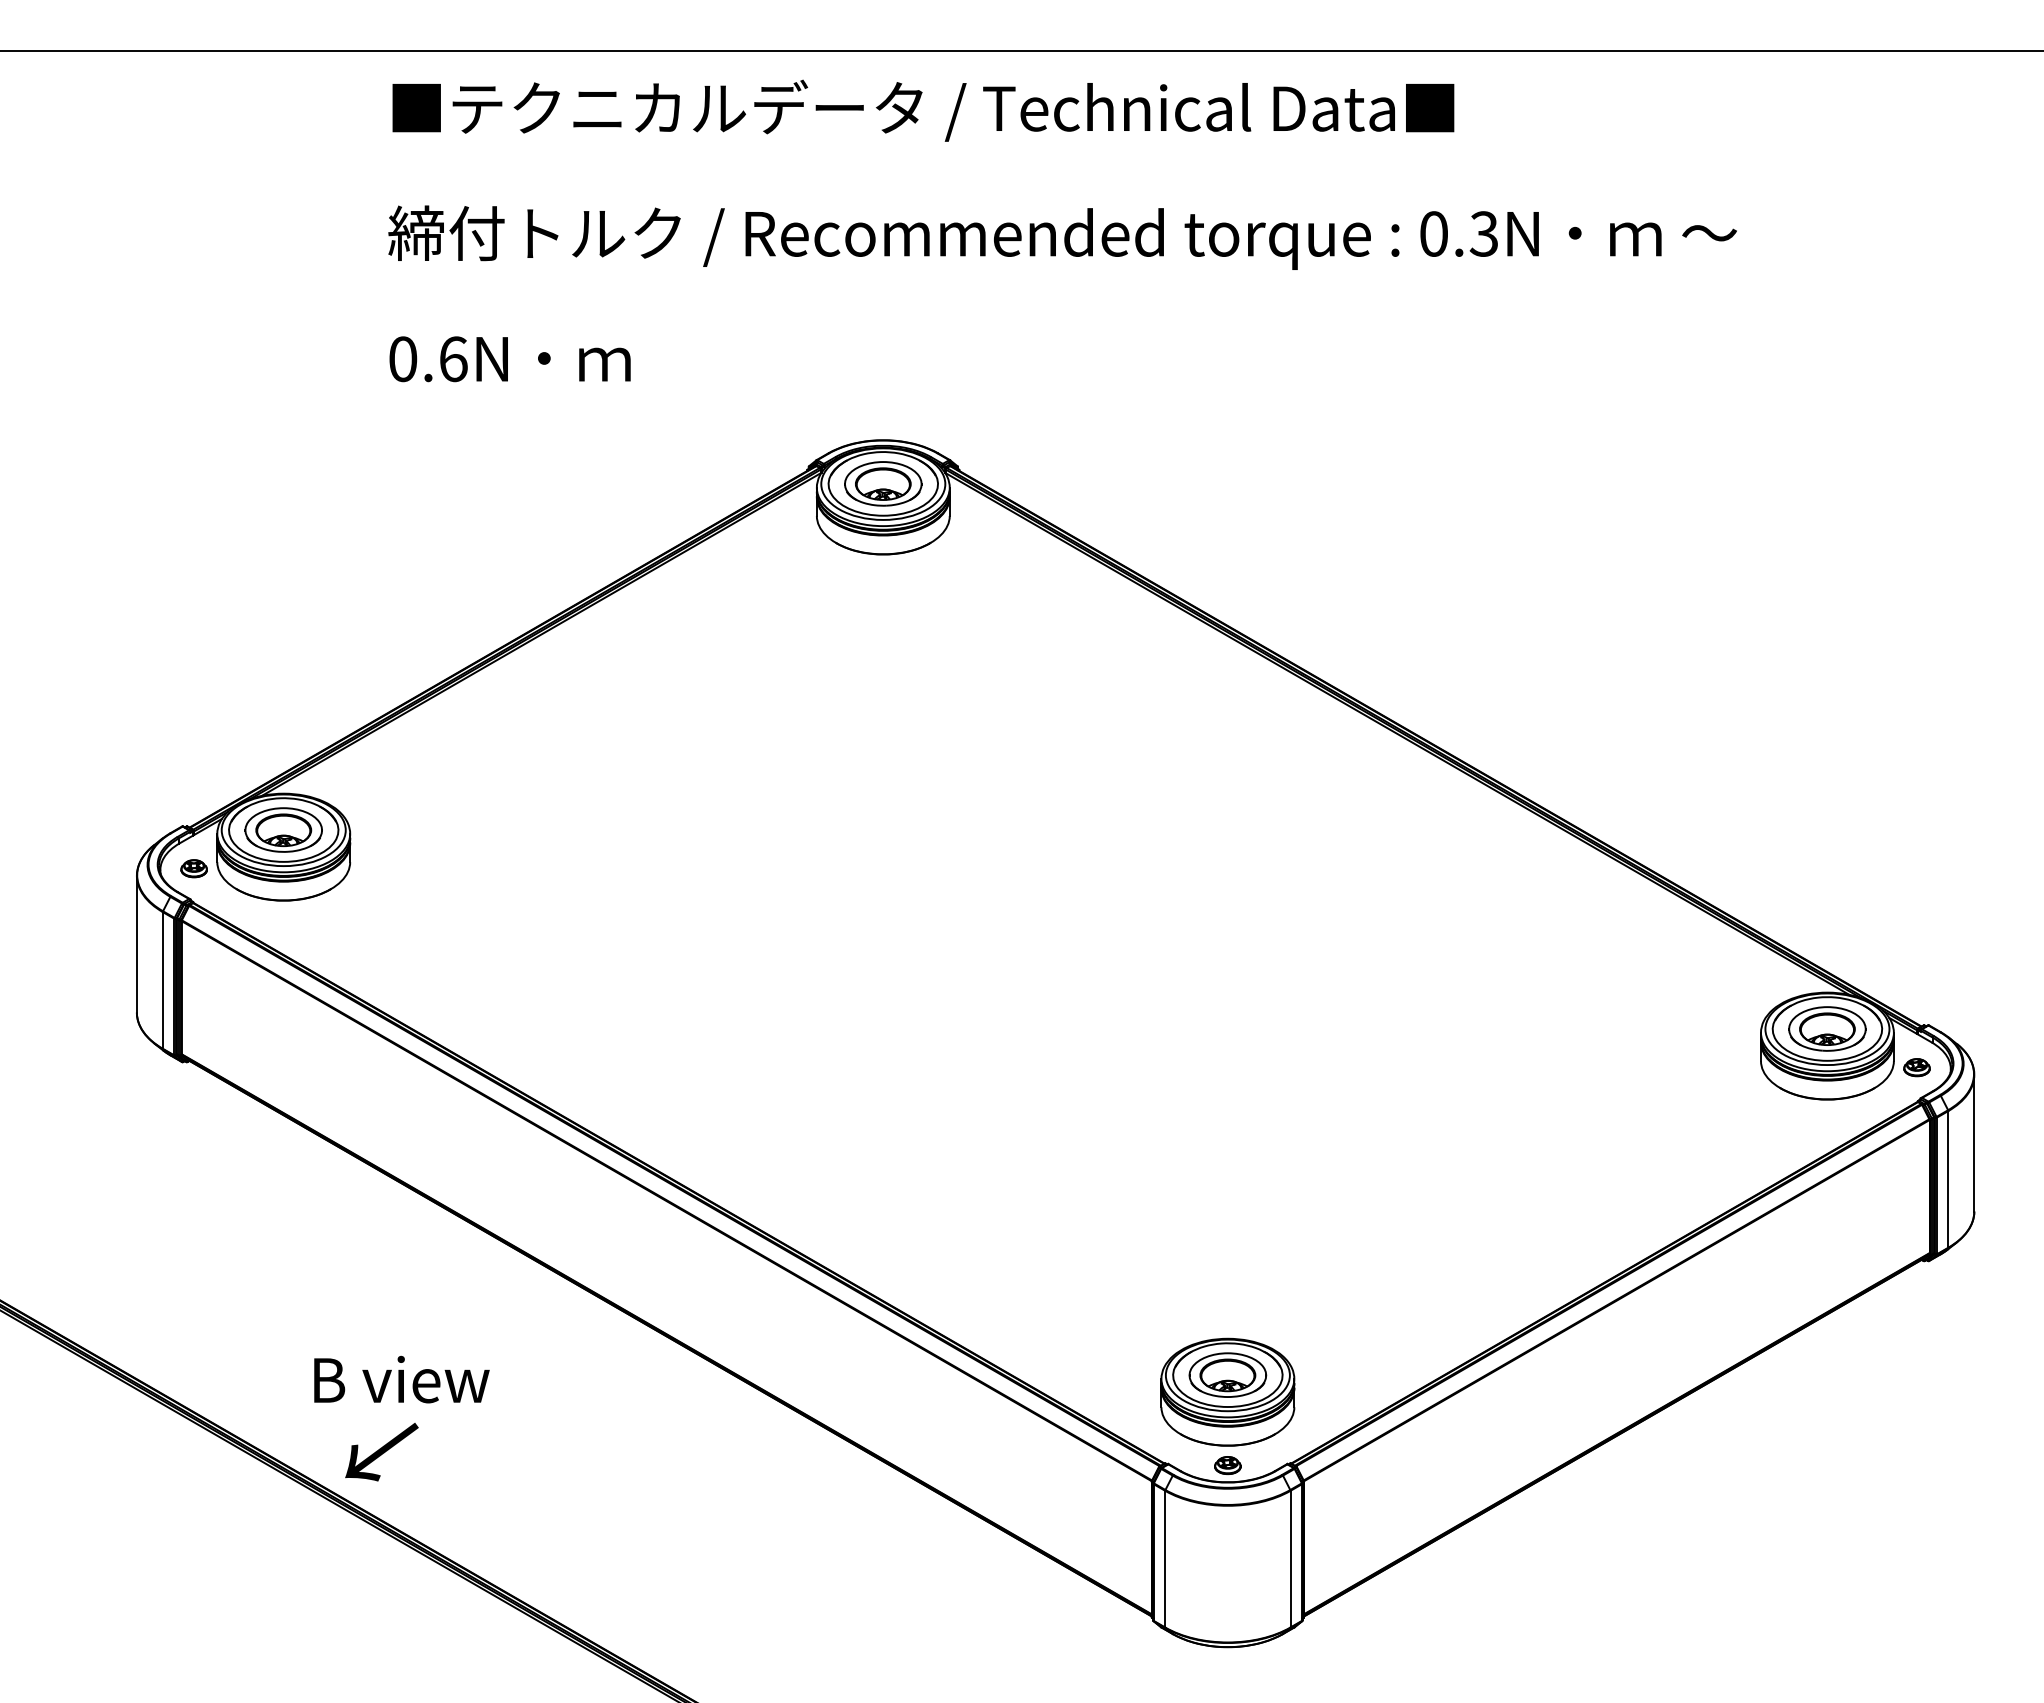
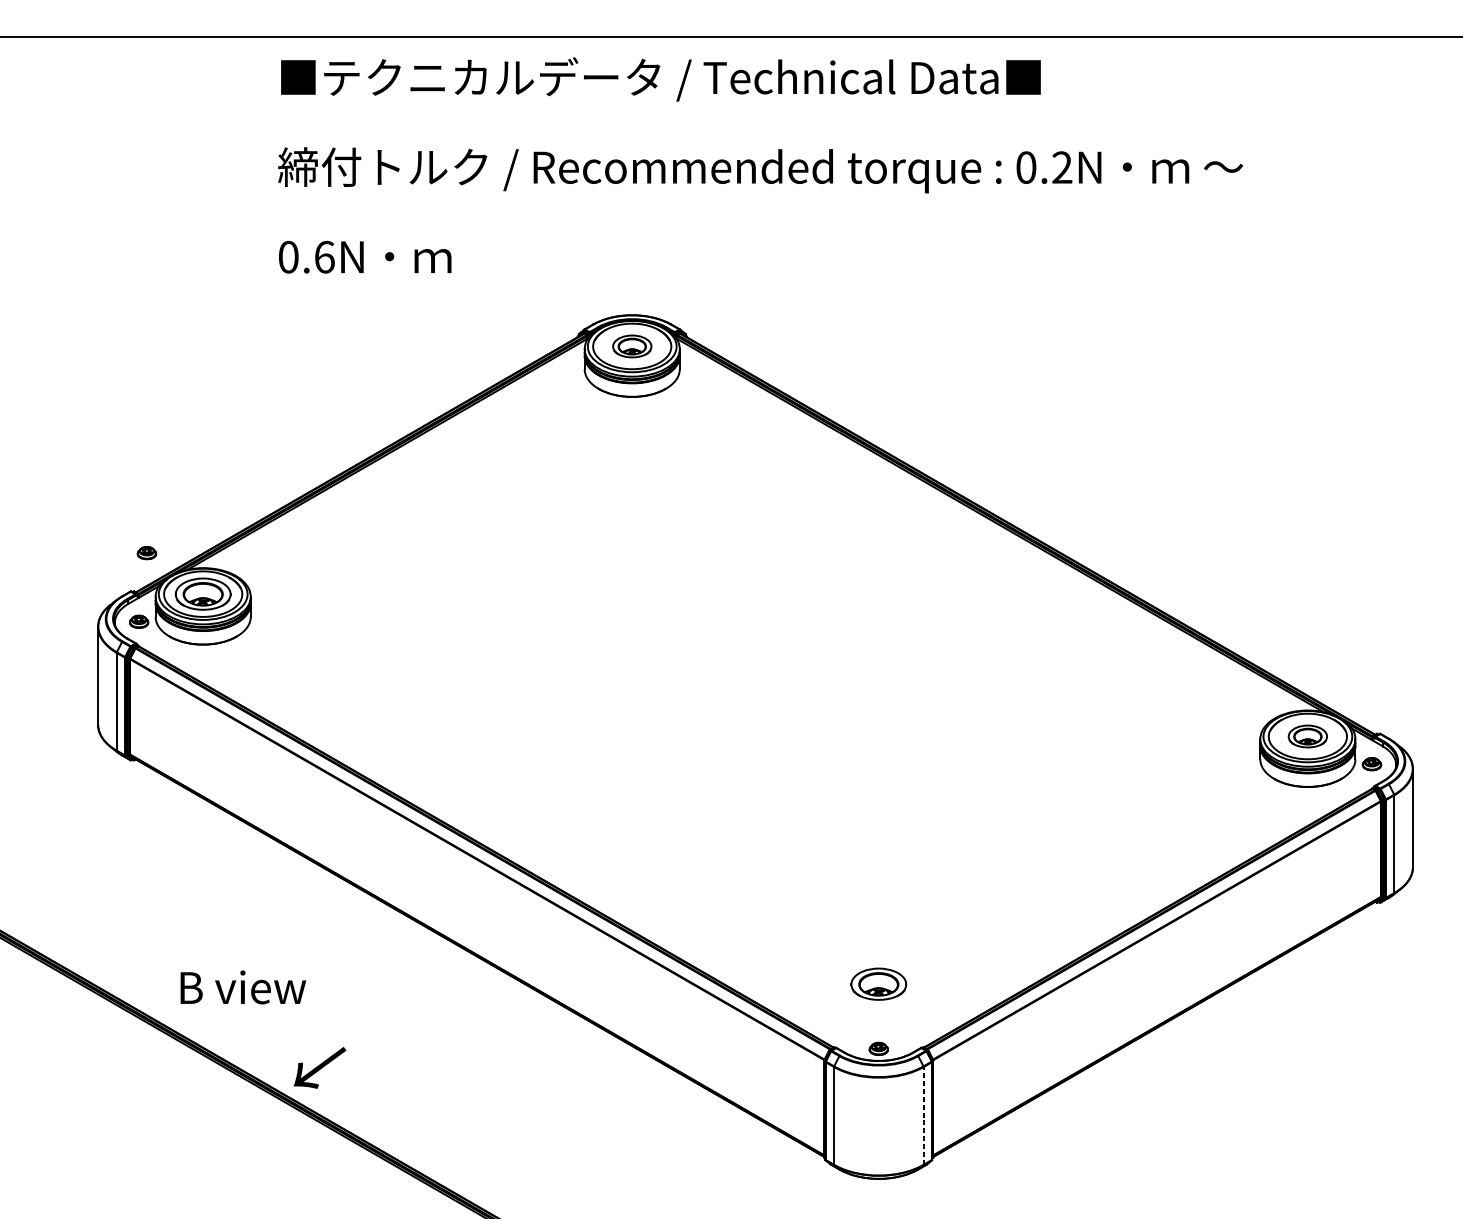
text: (1483, 233) -> (1061, 167), 0.3N -> 0.2N
part: (883, 483) -> (632, 346), size x0.7
part: (204, 772) -> (146, 552), added
part: (1827, 1028) -> (1307, 736), size x0.7
text: (401, 1379) -> (243, 987), moved
part: (1227, 1391) -> (878, 995), removed
text: (381, 1452) -> (319, 1068), moved
line: (1290, 1558) -> (923, 1115), solid -> dashed

